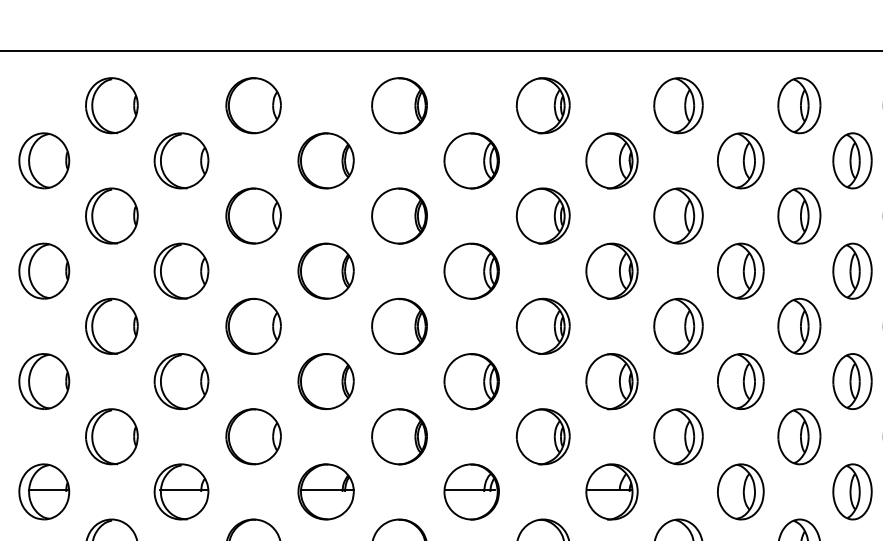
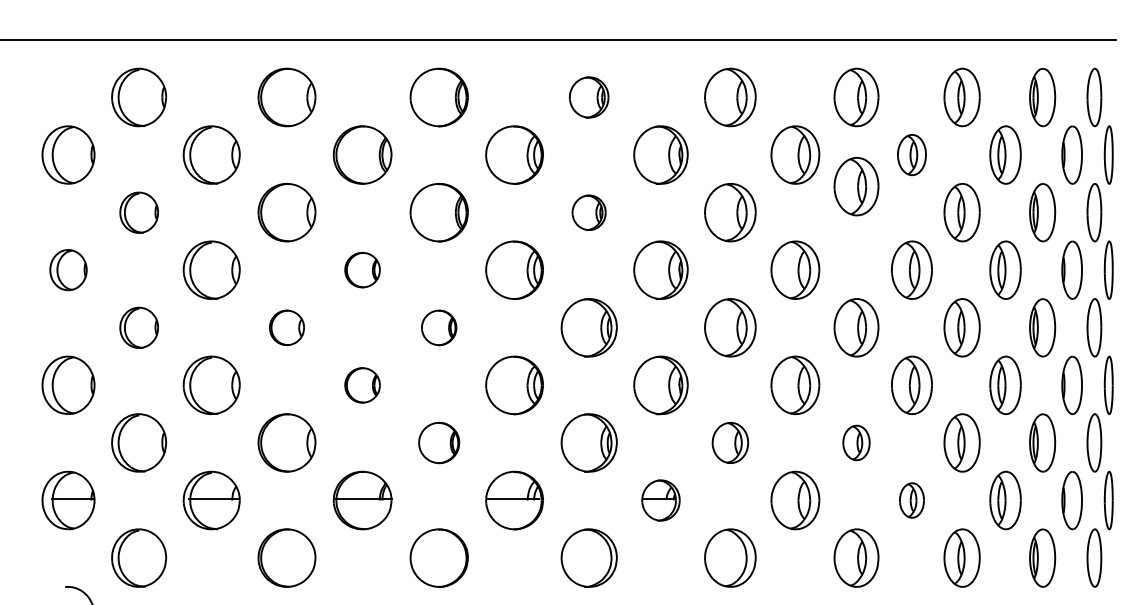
part: (542, 105) -> (588, 97), size x0.7
part: (852, 160) -> (911, 154), size x0.7
part: (112, 215) -> (139, 212), size x0.7
part: (542, 215) -> (588, 212), size x0.6
part: (799, 215) -> (856, 186), moved
part: (44, 270) -> (68, 269), size x0.7
part: (325, 270) -> (362, 269), size x0.6
part: (112, 326) -> (139, 327), size x0.7
part: (253, 326) -> (286, 327), size x0.6
part: (398, 326) -> (438, 327), size x0.6
part: (325, 381) -> (362, 385), size x0.6
part: (398, 436) -> (438, 442), size x0.7
part: (678, 436) -> (730, 442), size x0.7
part: (799, 436) -> (856, 442), size x0.6
part: (611, 491) -> (660, 500), size x0.7
part: (852, 491) -> (911, 500), size x0.6

